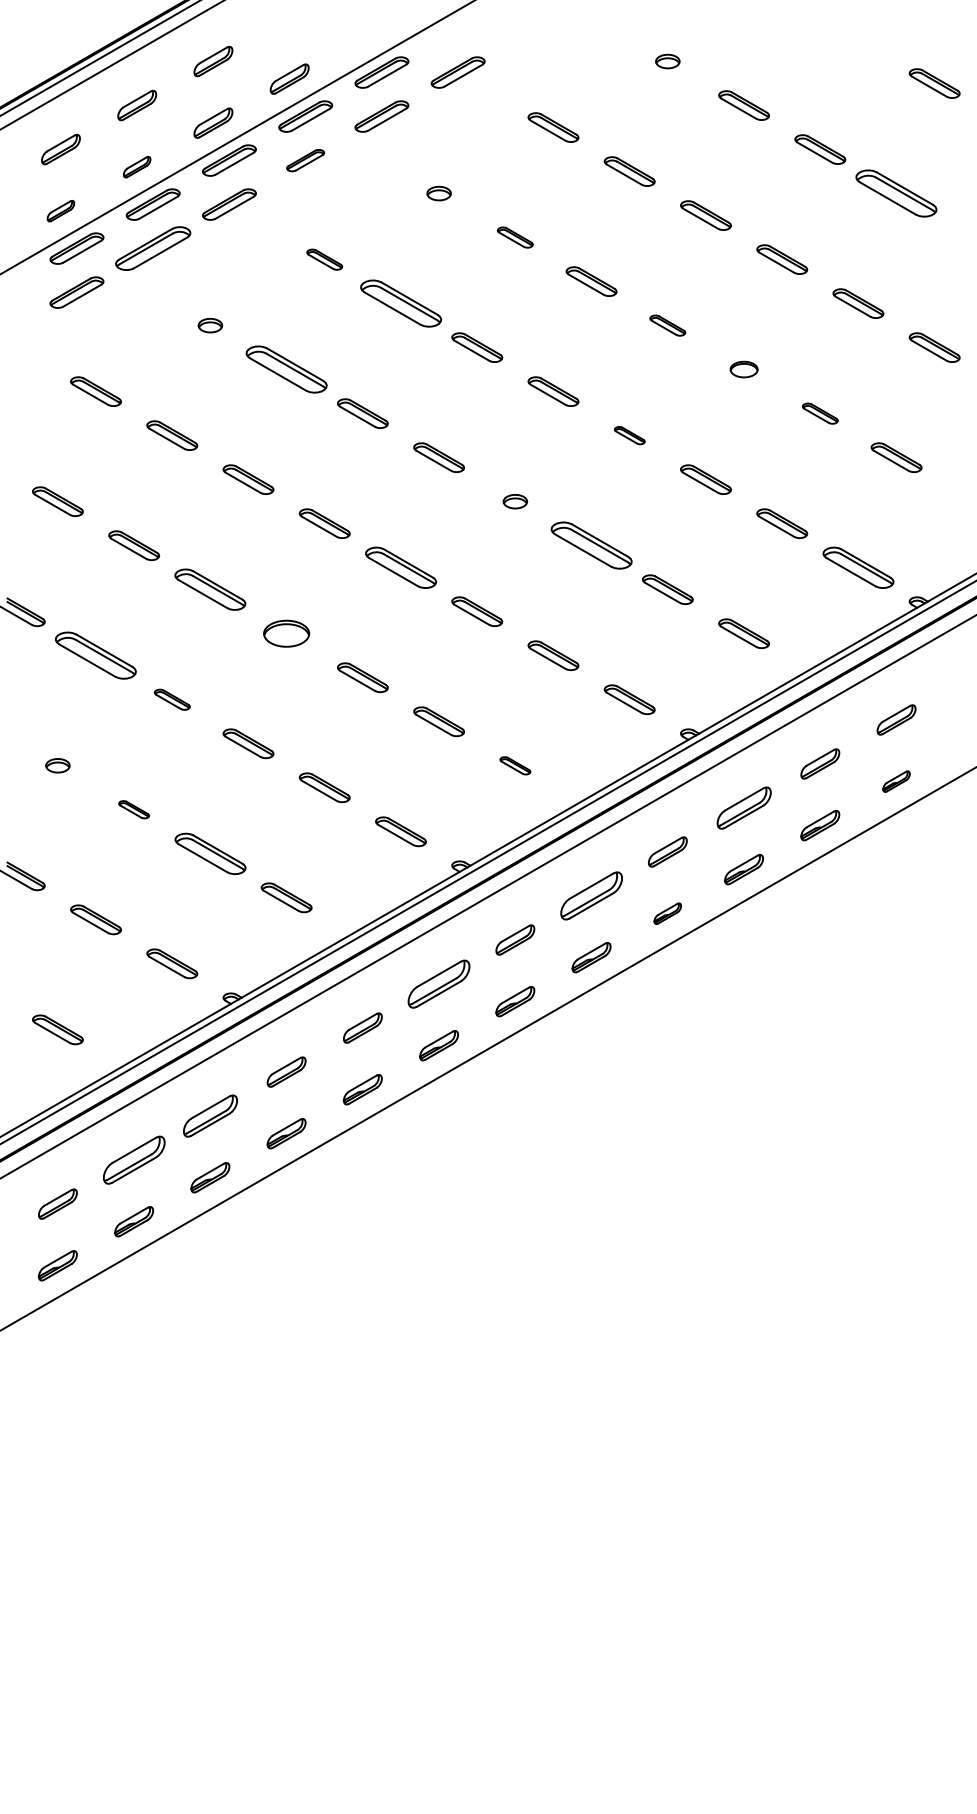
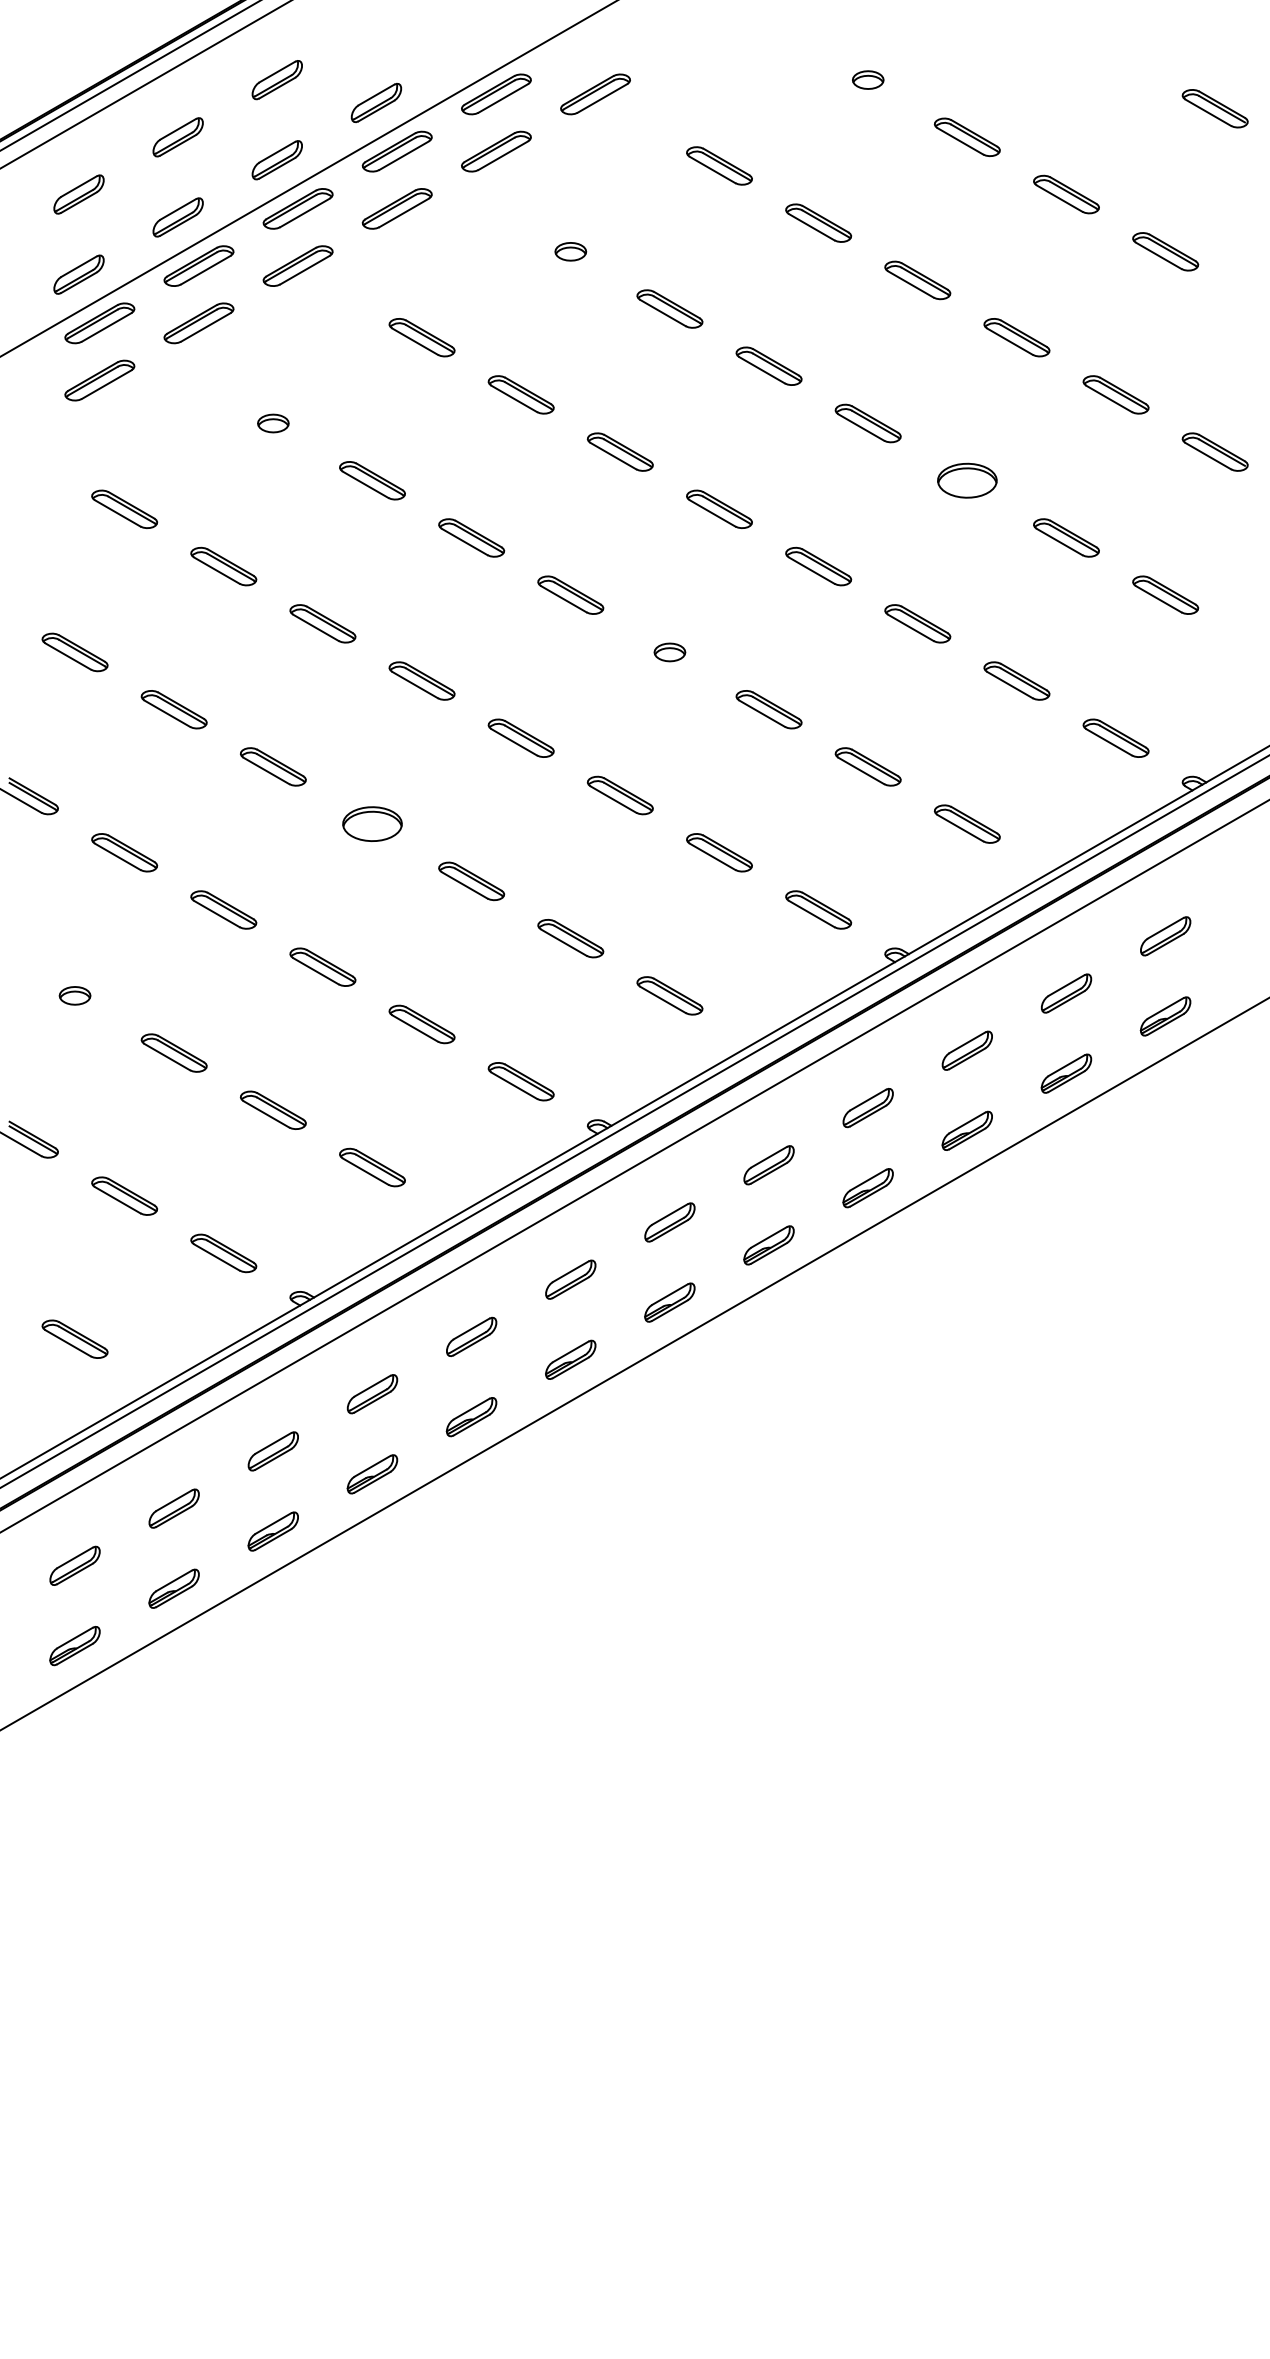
part: (305, 160) -> (396, 208), size x1.43
part: (136, 167) -> (177, 217), size x1.43
part: (896, 193) -> (1165, 251), size x0.62
part: (60, 211) -> (78, 274), size x1.43
part: (515, 237) -> (669, 308), size x1.43
part: (152, 248) -> (198, 323), size x0.71
part: (324, 259) -> (421, 337), size x1.43
part: (400, 303) -> (520, 394), size x0.62
part: (667, 325) -> (867, 423), size x1.43
part: (286, 369) -> (372, 480), size x0.62
part: (744, 369) -> (967, 480), size x1.67
part: (820, 413) -> (1066, 537), size x1.43
part: (629, 435) -> (818, 566), size x1.67
part: (591, 545) -> (768, 709), size x0.62
part: (400, 567) -> (520, 737), size x0.71
part: (858, 567) -> (1115, 737), size x0.71
part: (210, 589) -> (273, 766), size x0.71
part: (95, 655) -> (124, 852), size x0.62
part: (172, 699) -> (223, 909), size x1.43
part: (515, 765) -> (669, 995), size x1.67
part: (896, 781) -> (1165, 1016), size x1.43
part: (743, 807) -> (966, 1050), size x0.71
part: (133, 809) -> (173, 1052), size x1.67
part: (209, 853) -> (272, 1109), size x0.71
part: (591, 896) -> (768, 1165), size x0.62
part: (667, 913) -> (867, 1188), size x1.43
part: (438, 983) -> (570, 1279), size x0.62
part: (209, 1116) -> (272, 1451), size x0.71
part: (133, 1160) -> (173, 1508), size x0.62

